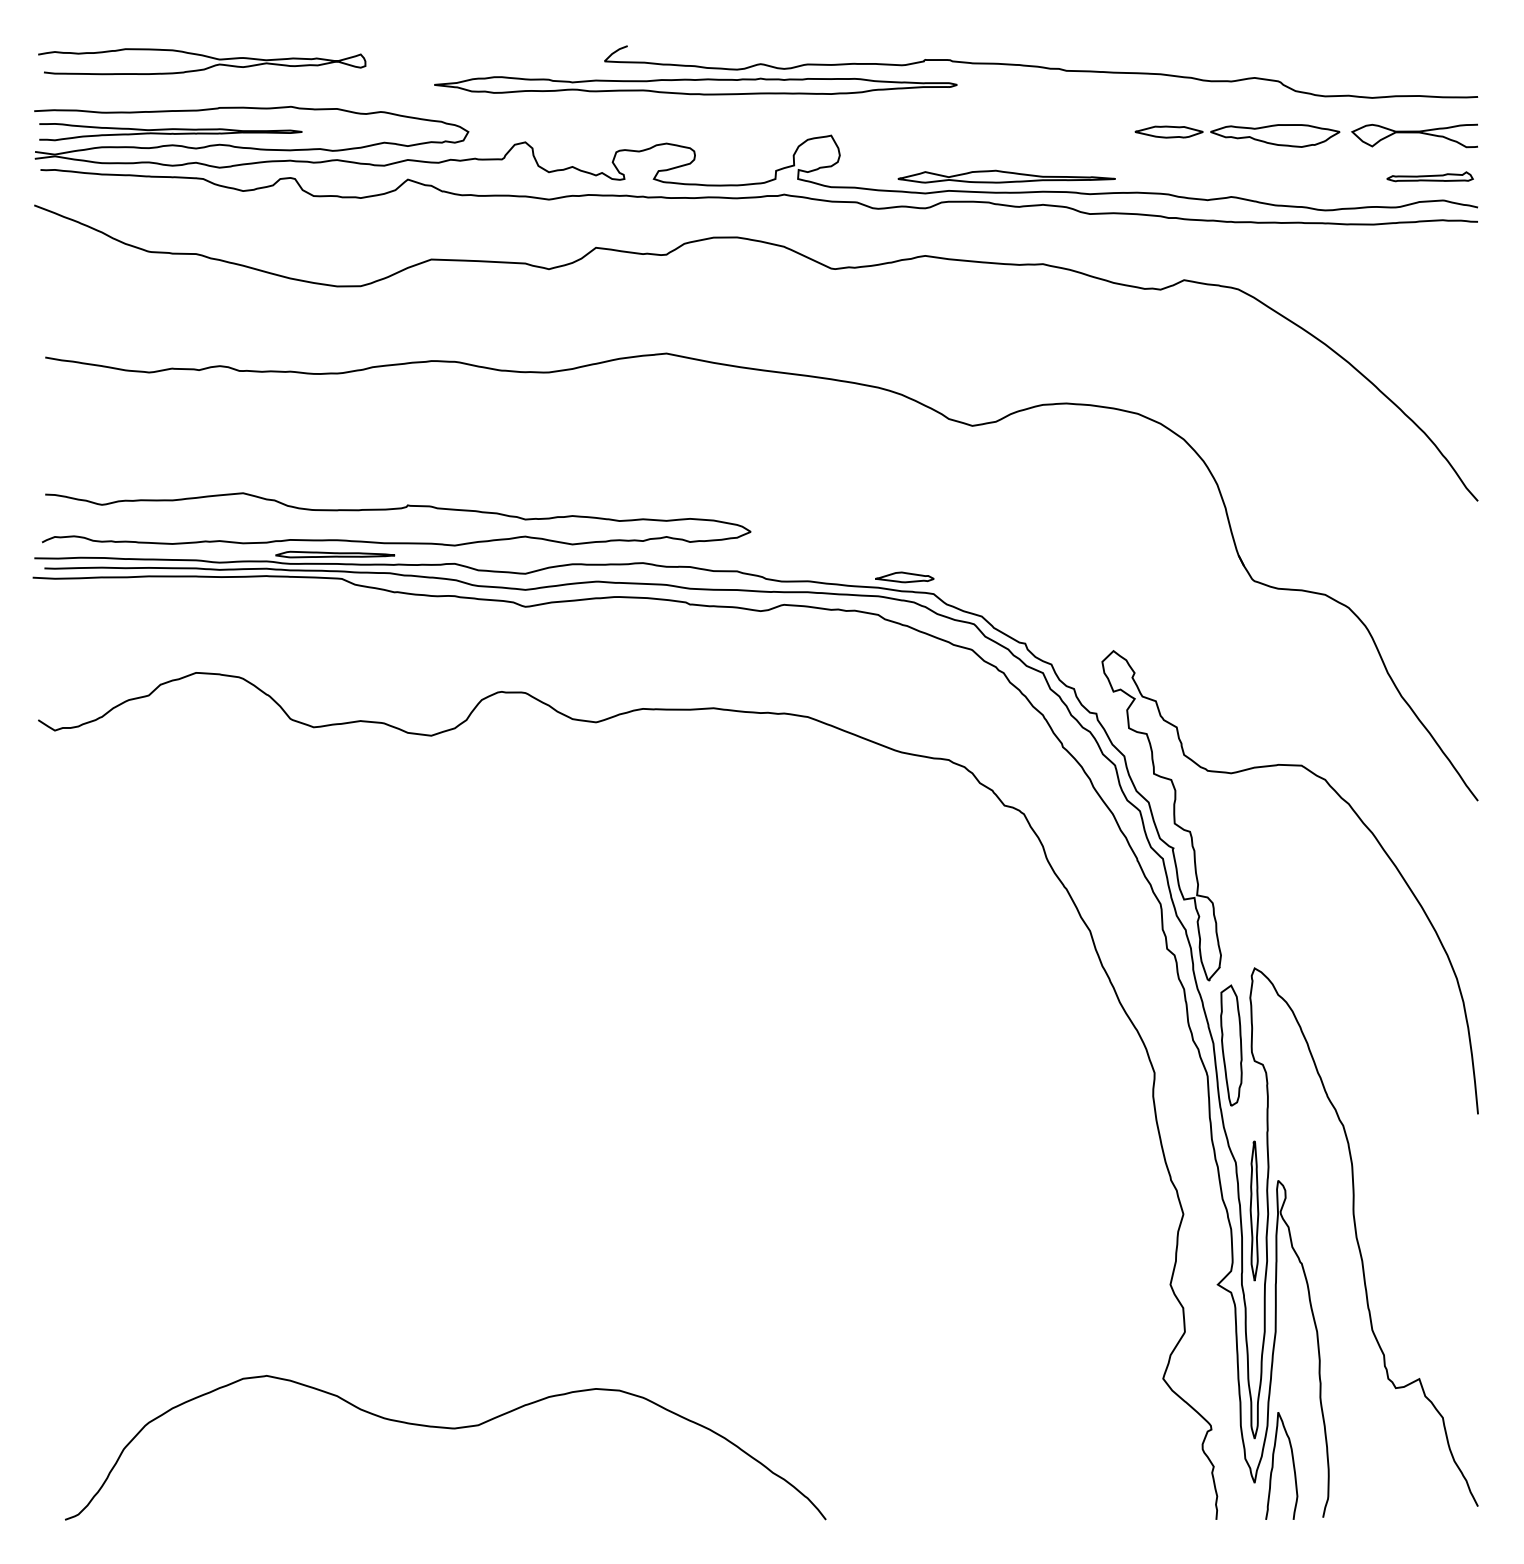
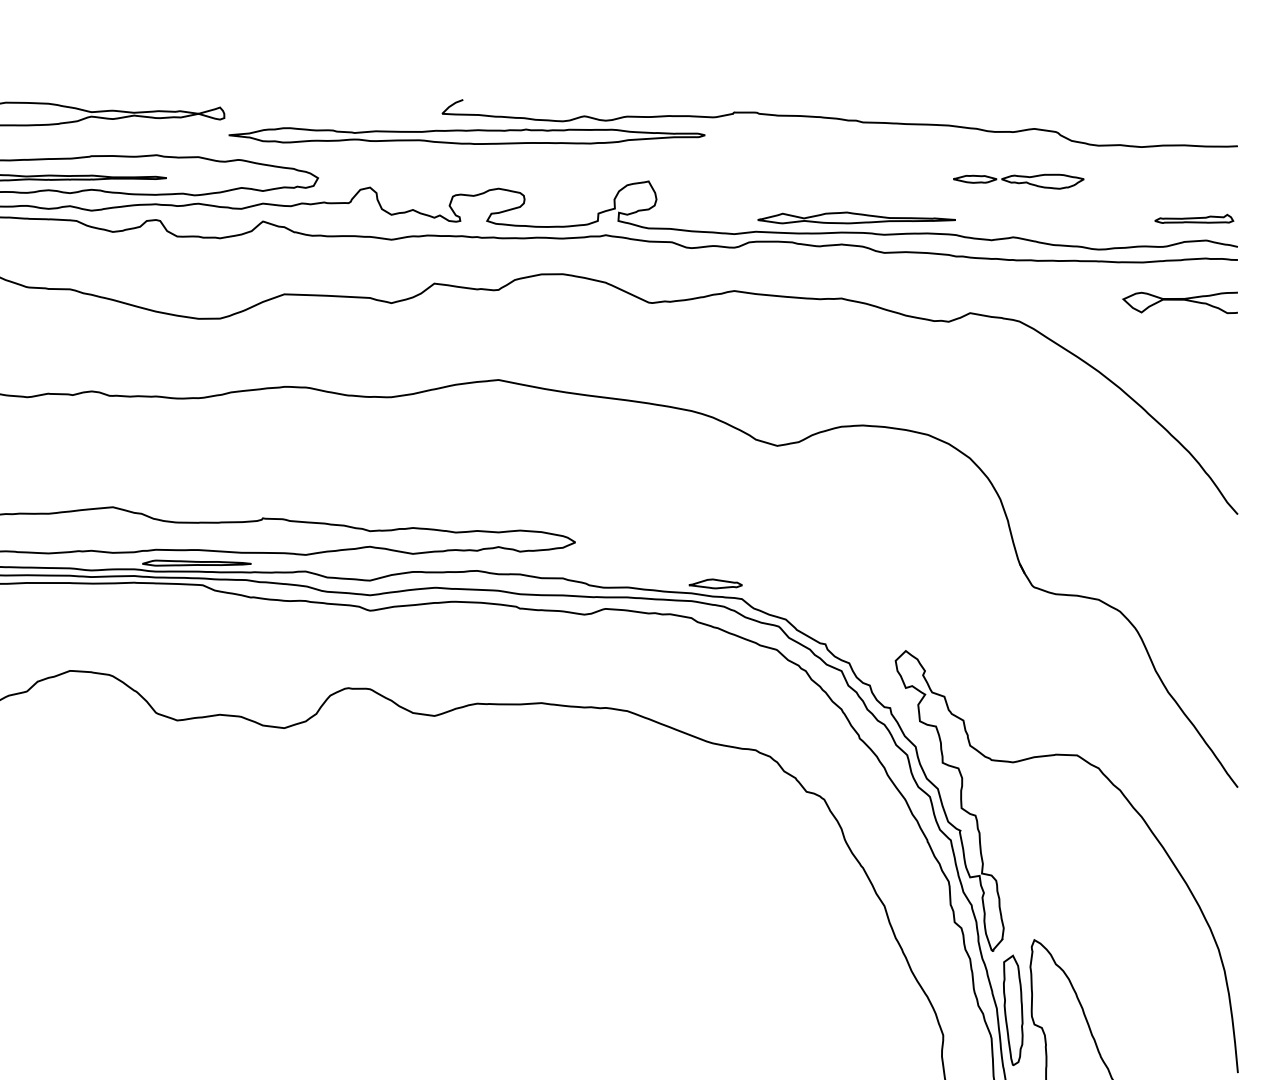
part: (695, 85) -> (466, 135), moved
curve: (1414, 133) -> (1180, 300), moved
part: (1237, 135) -> (1018, 181), size x0.7
part: (1006, 176) -> (856, 217), moved

